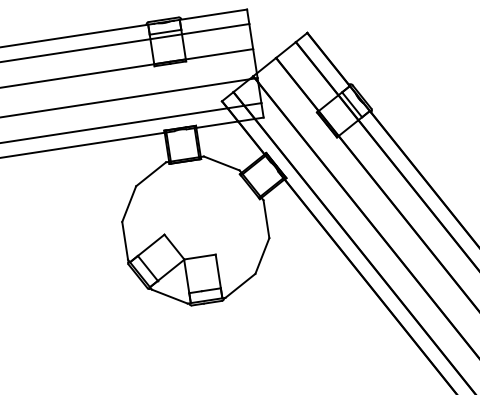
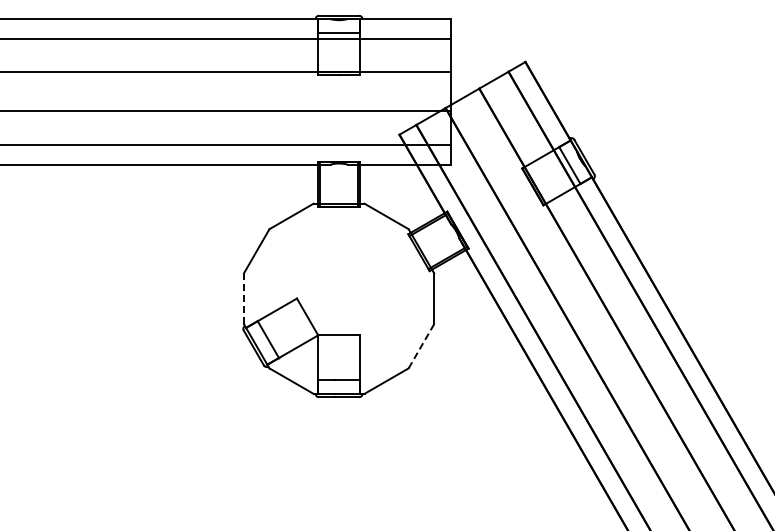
line: (125, 241) -> (244, 299), solid -> dashed
line: (262, 255) -> (421, 345), solid -> dashed

